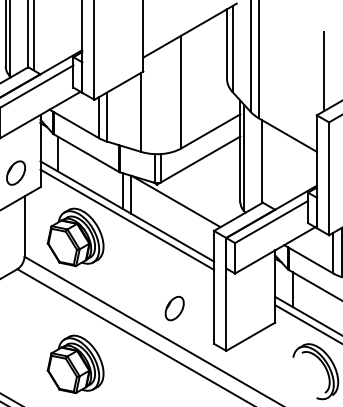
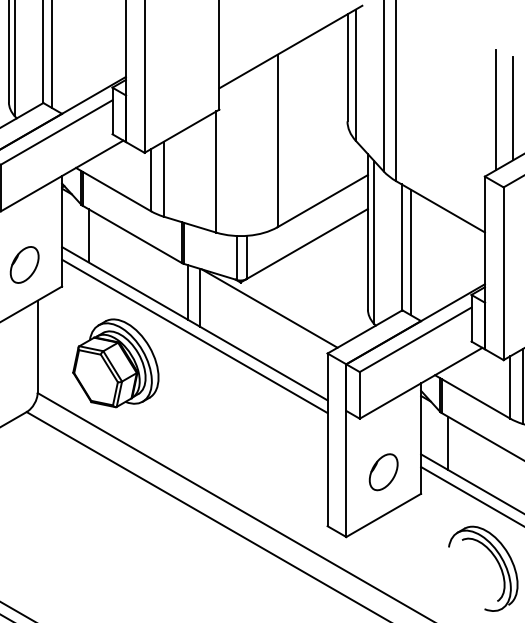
line: (335, 70) -> (513, 107), added
line: (268, 164) -> (410, 251), added
part: (174, 308) -> (383, 472), moved
part: (75, 363) -> (115, 556), removed

